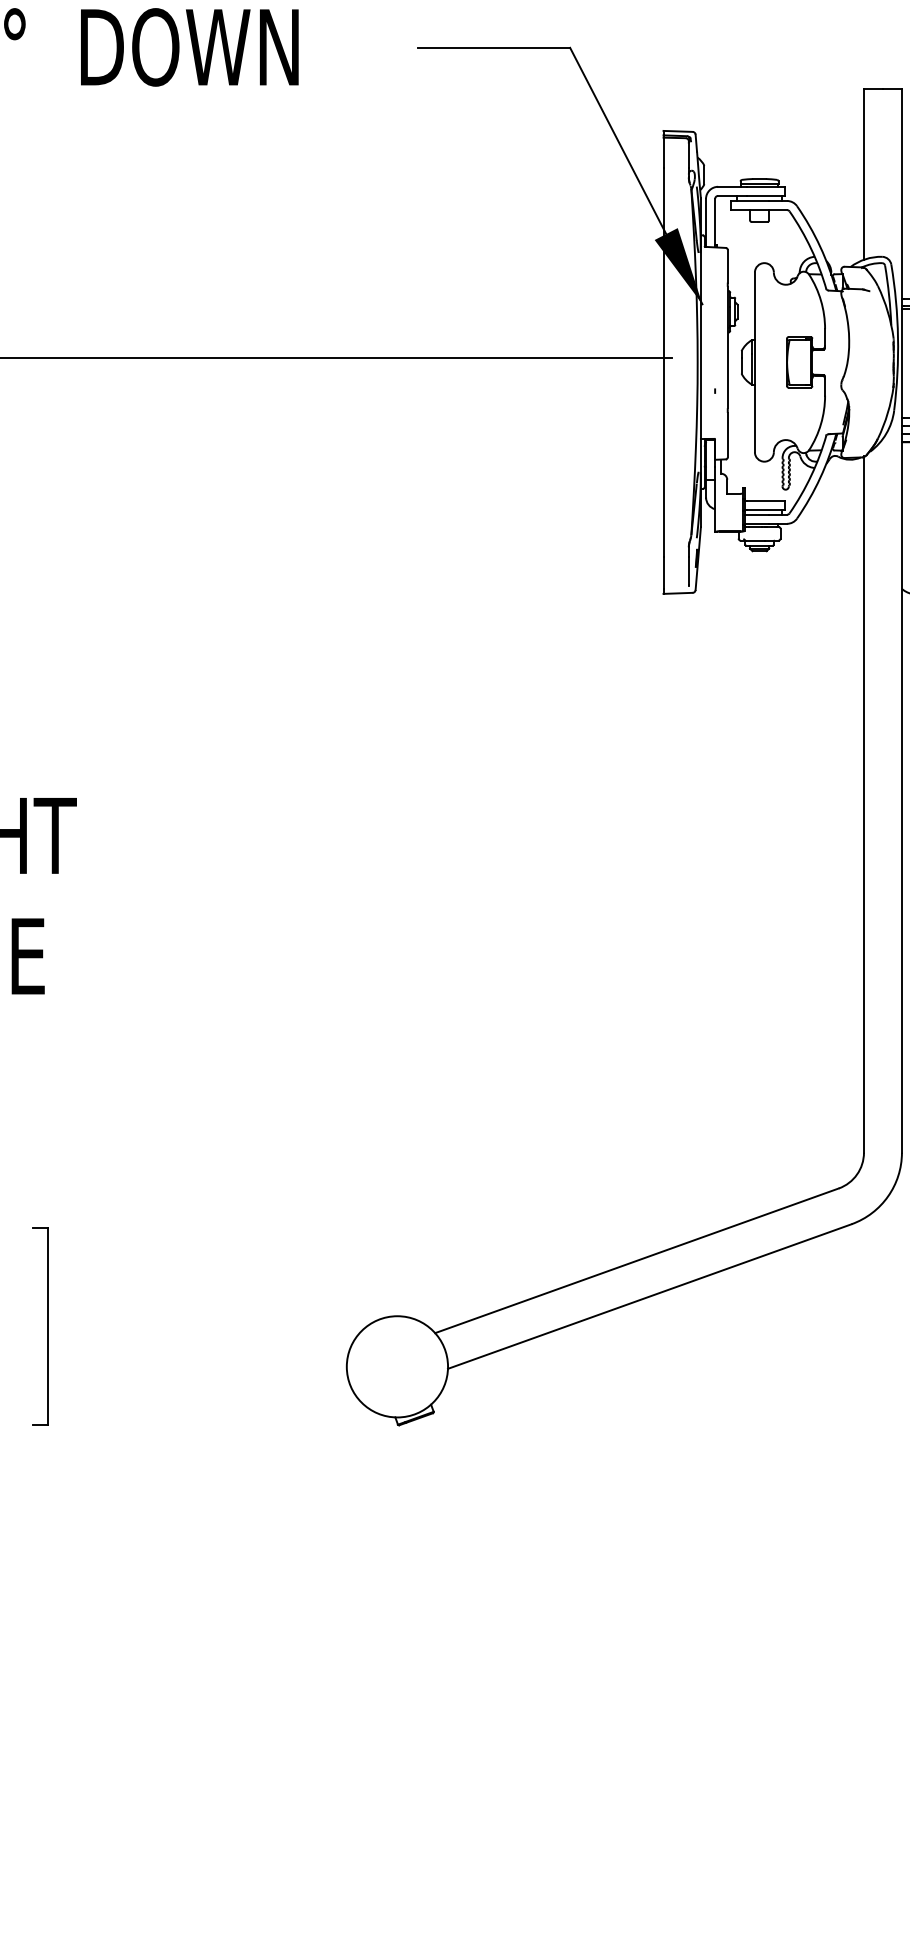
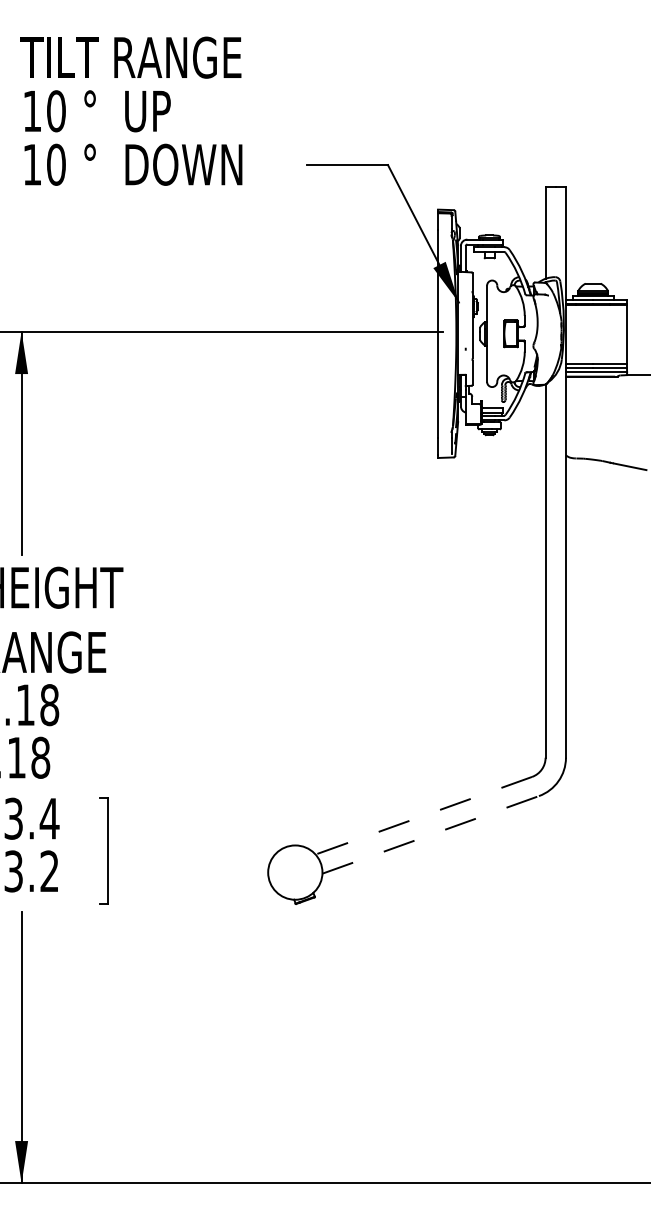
line: (636, 1260) -> (423, 815), solid -> dashed
line: (651, 1295) -> (431, 834), solid -> dashed

